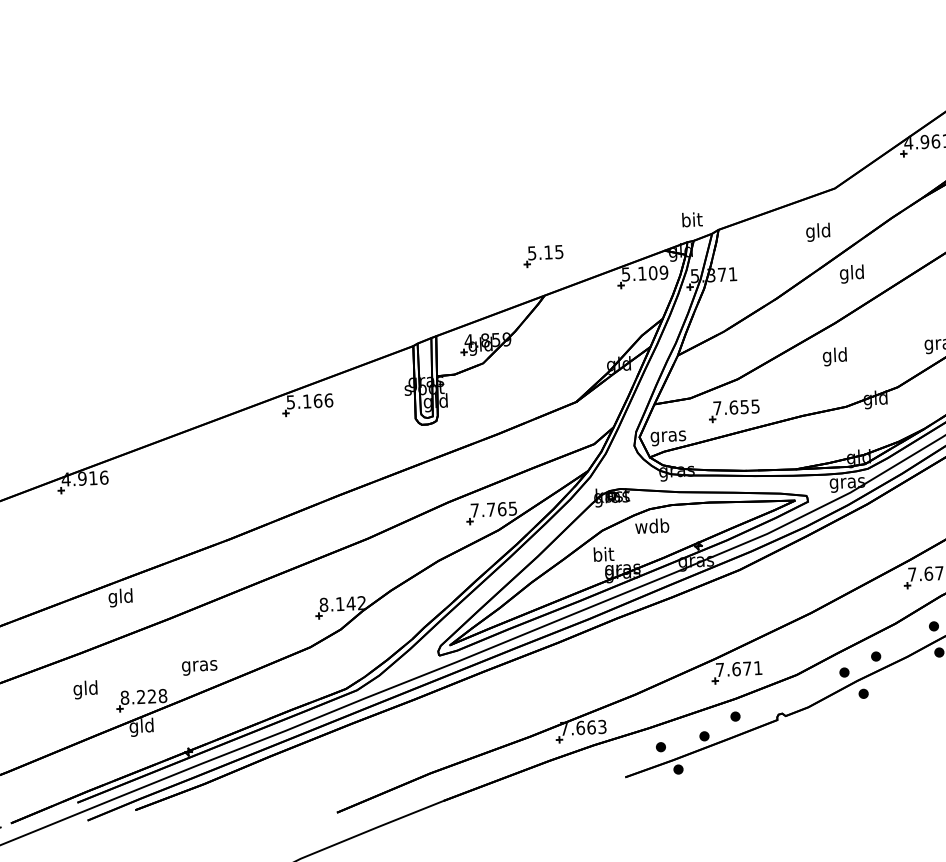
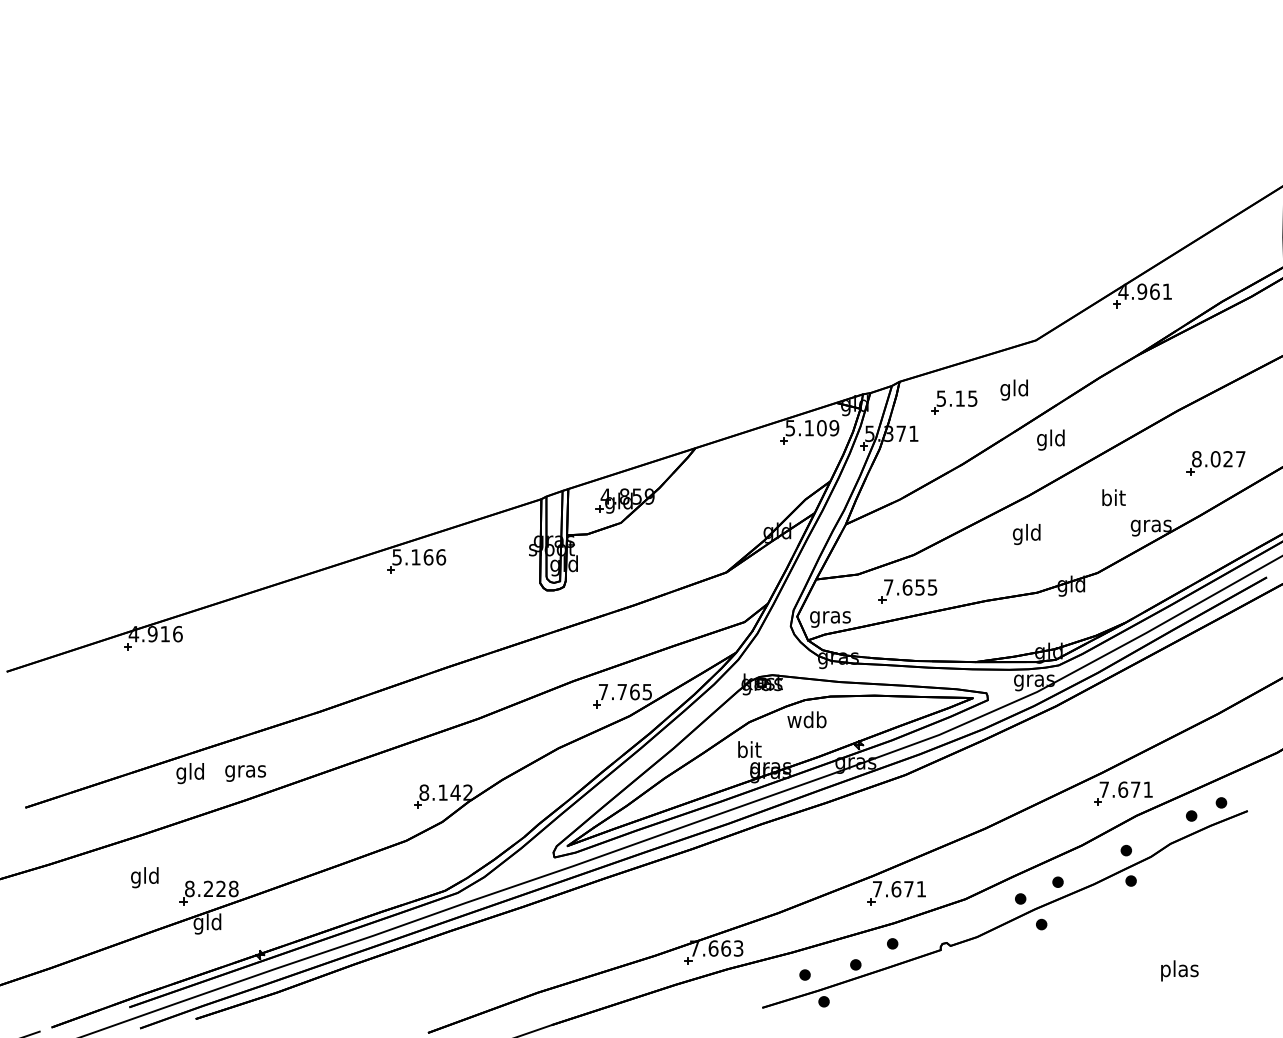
text: (691, 219) -> (1113, 497), moved
part: (543, 256) -> (954, 402), moved
text: (199, 667) -> (245, 773), moved

